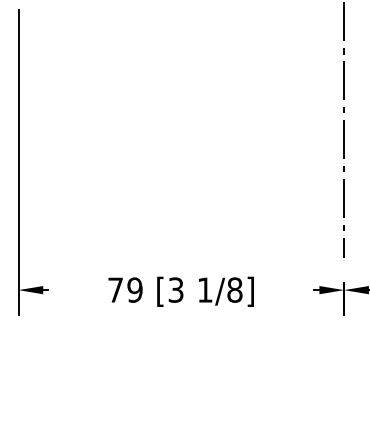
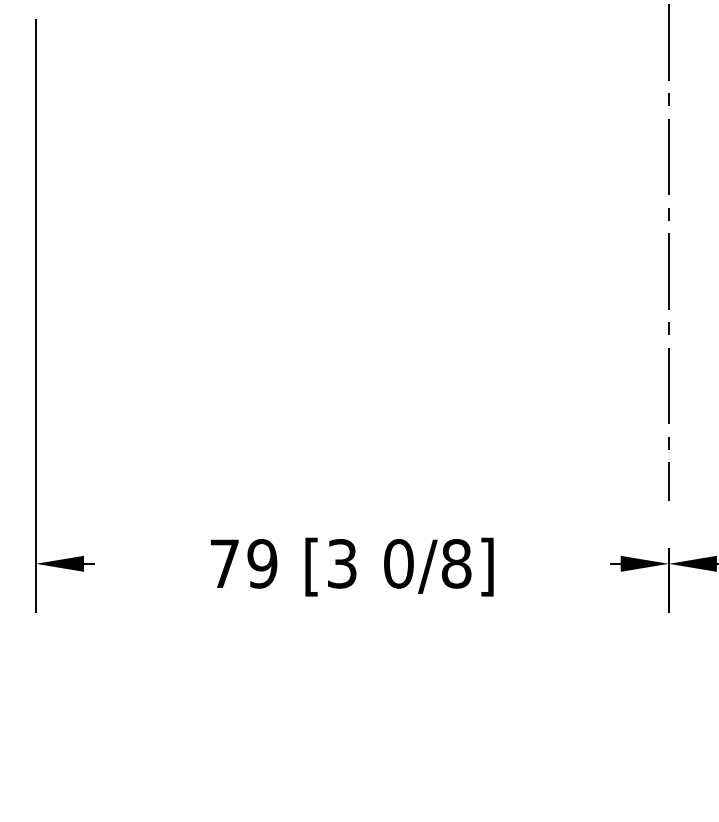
text: (204, 289) -> (397, 562), 1/8] -> 0/8]

